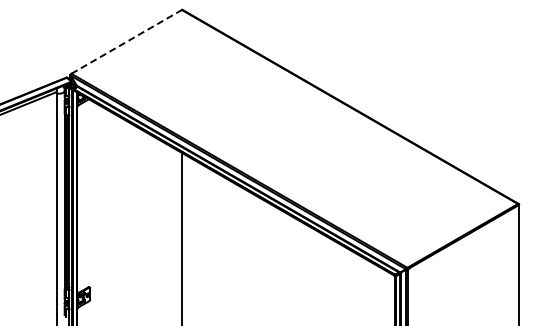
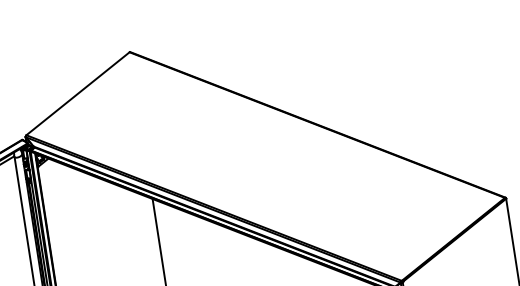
line: (126, 41) -> (77, 93), dashed -> solid

